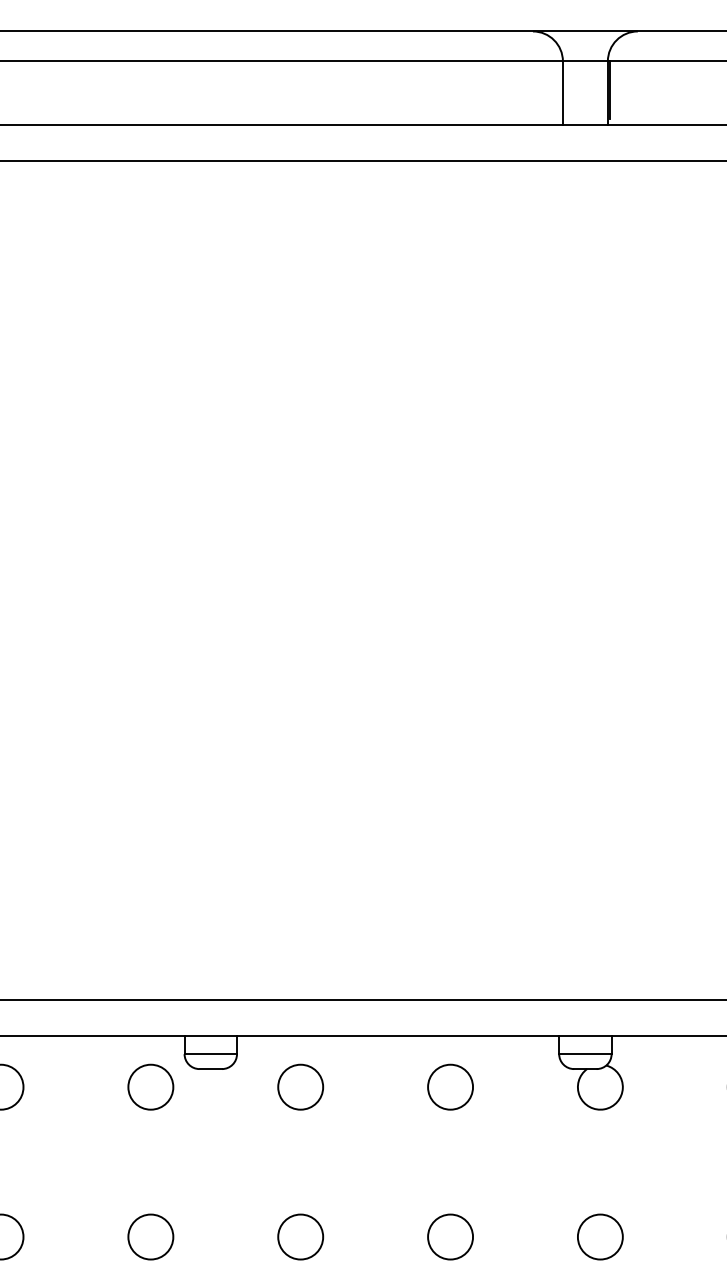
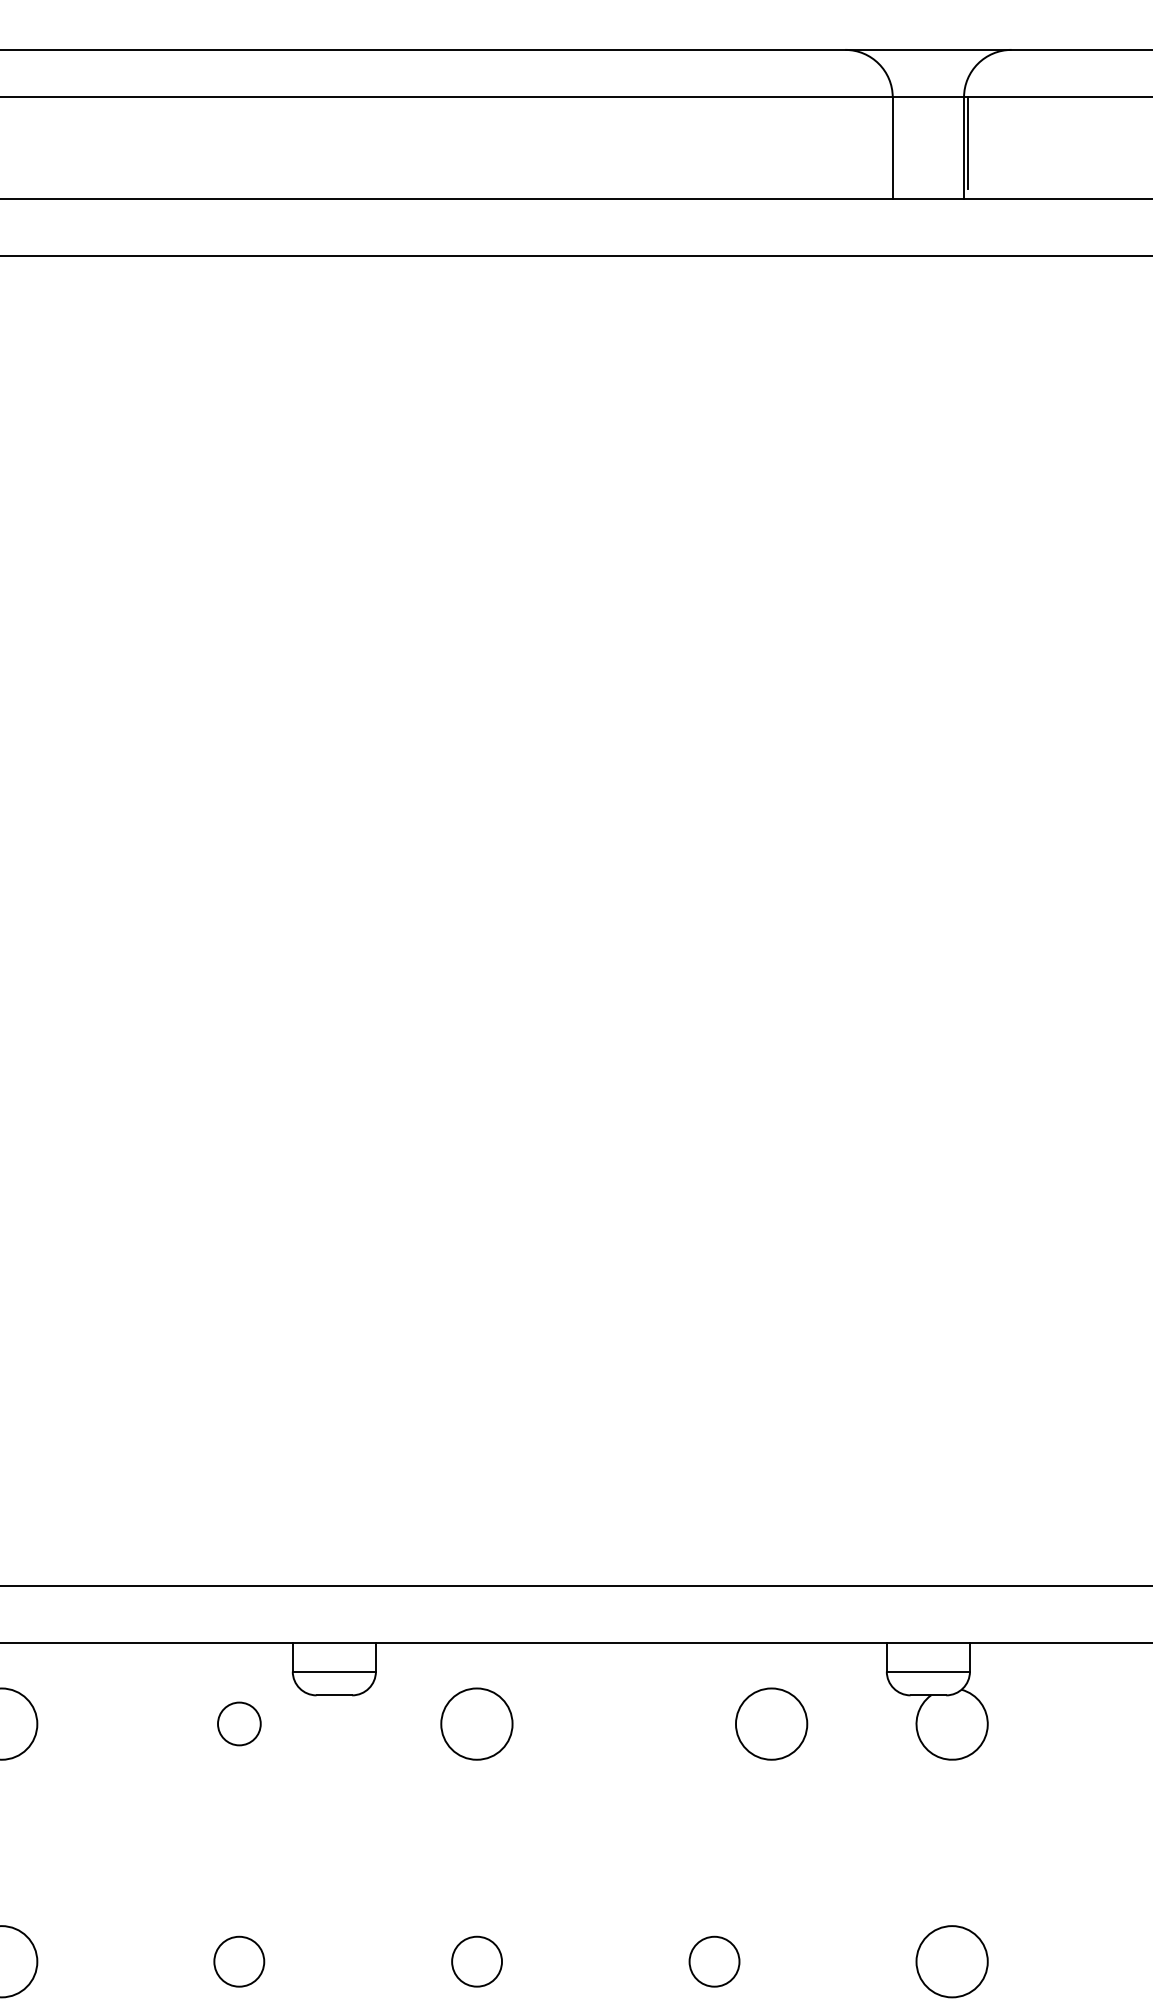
circle: (150, 1086) -> (238, 1722), size x0.6
circle: (450, 1086) -> (771, 1722), moved
circle: (150, 1236) -> (238, 1960), size x0.7
circle: (300, 1236) -> (476, 1960), size x0.7
circle: (450, 1236) -> (714, 1960), size x0.7

